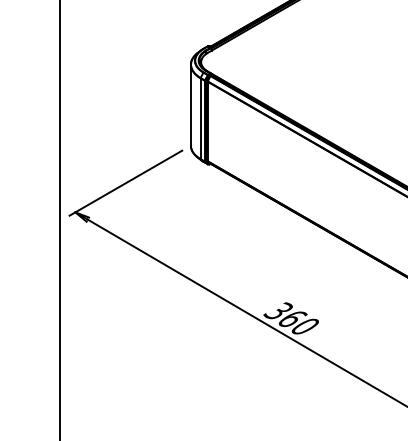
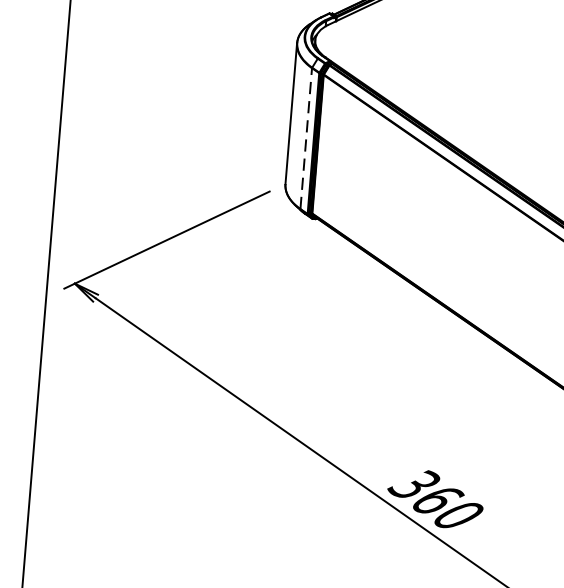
line: (200, 118) -> (306, 138), solid -> dashed

